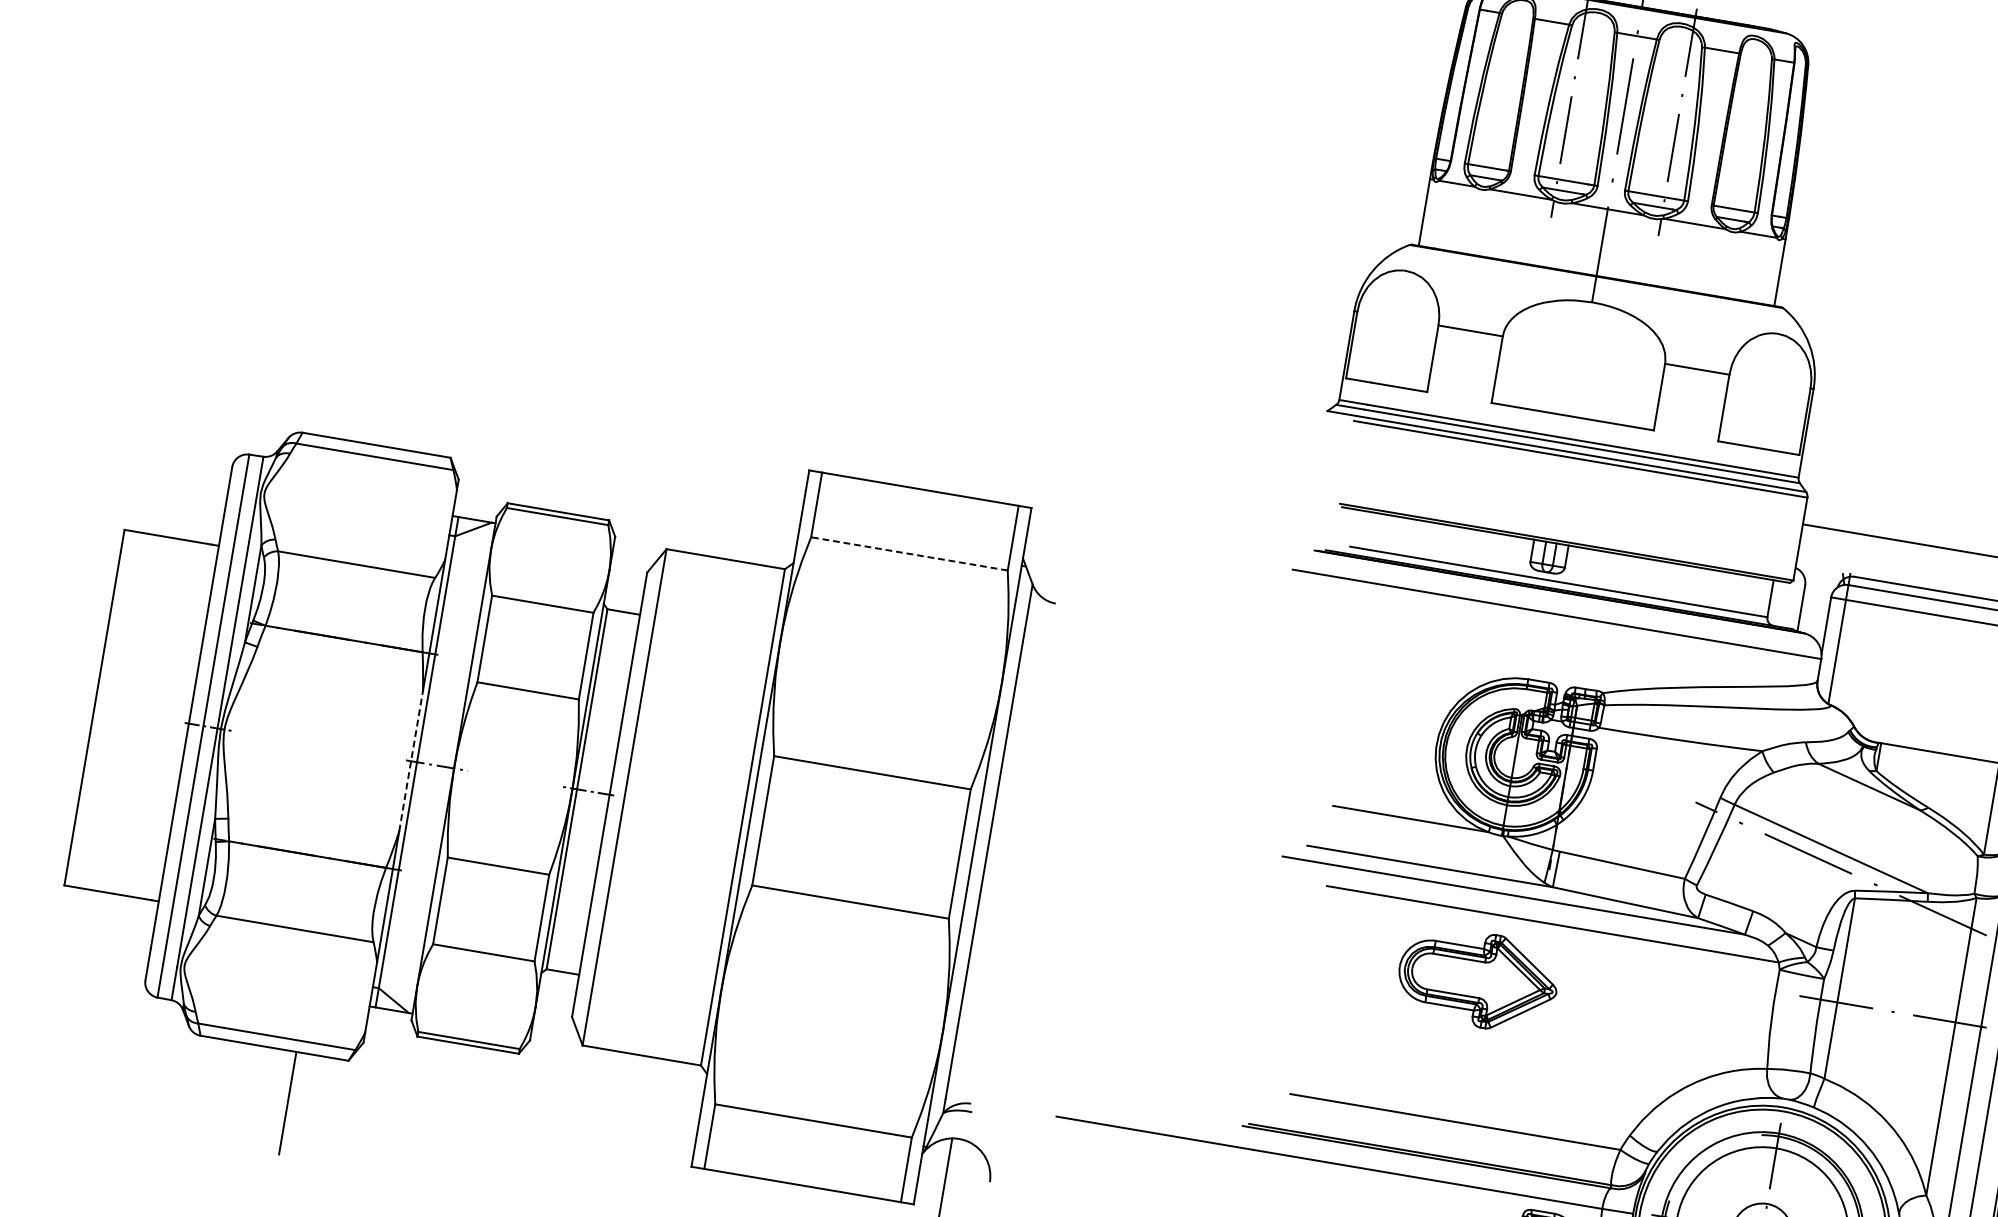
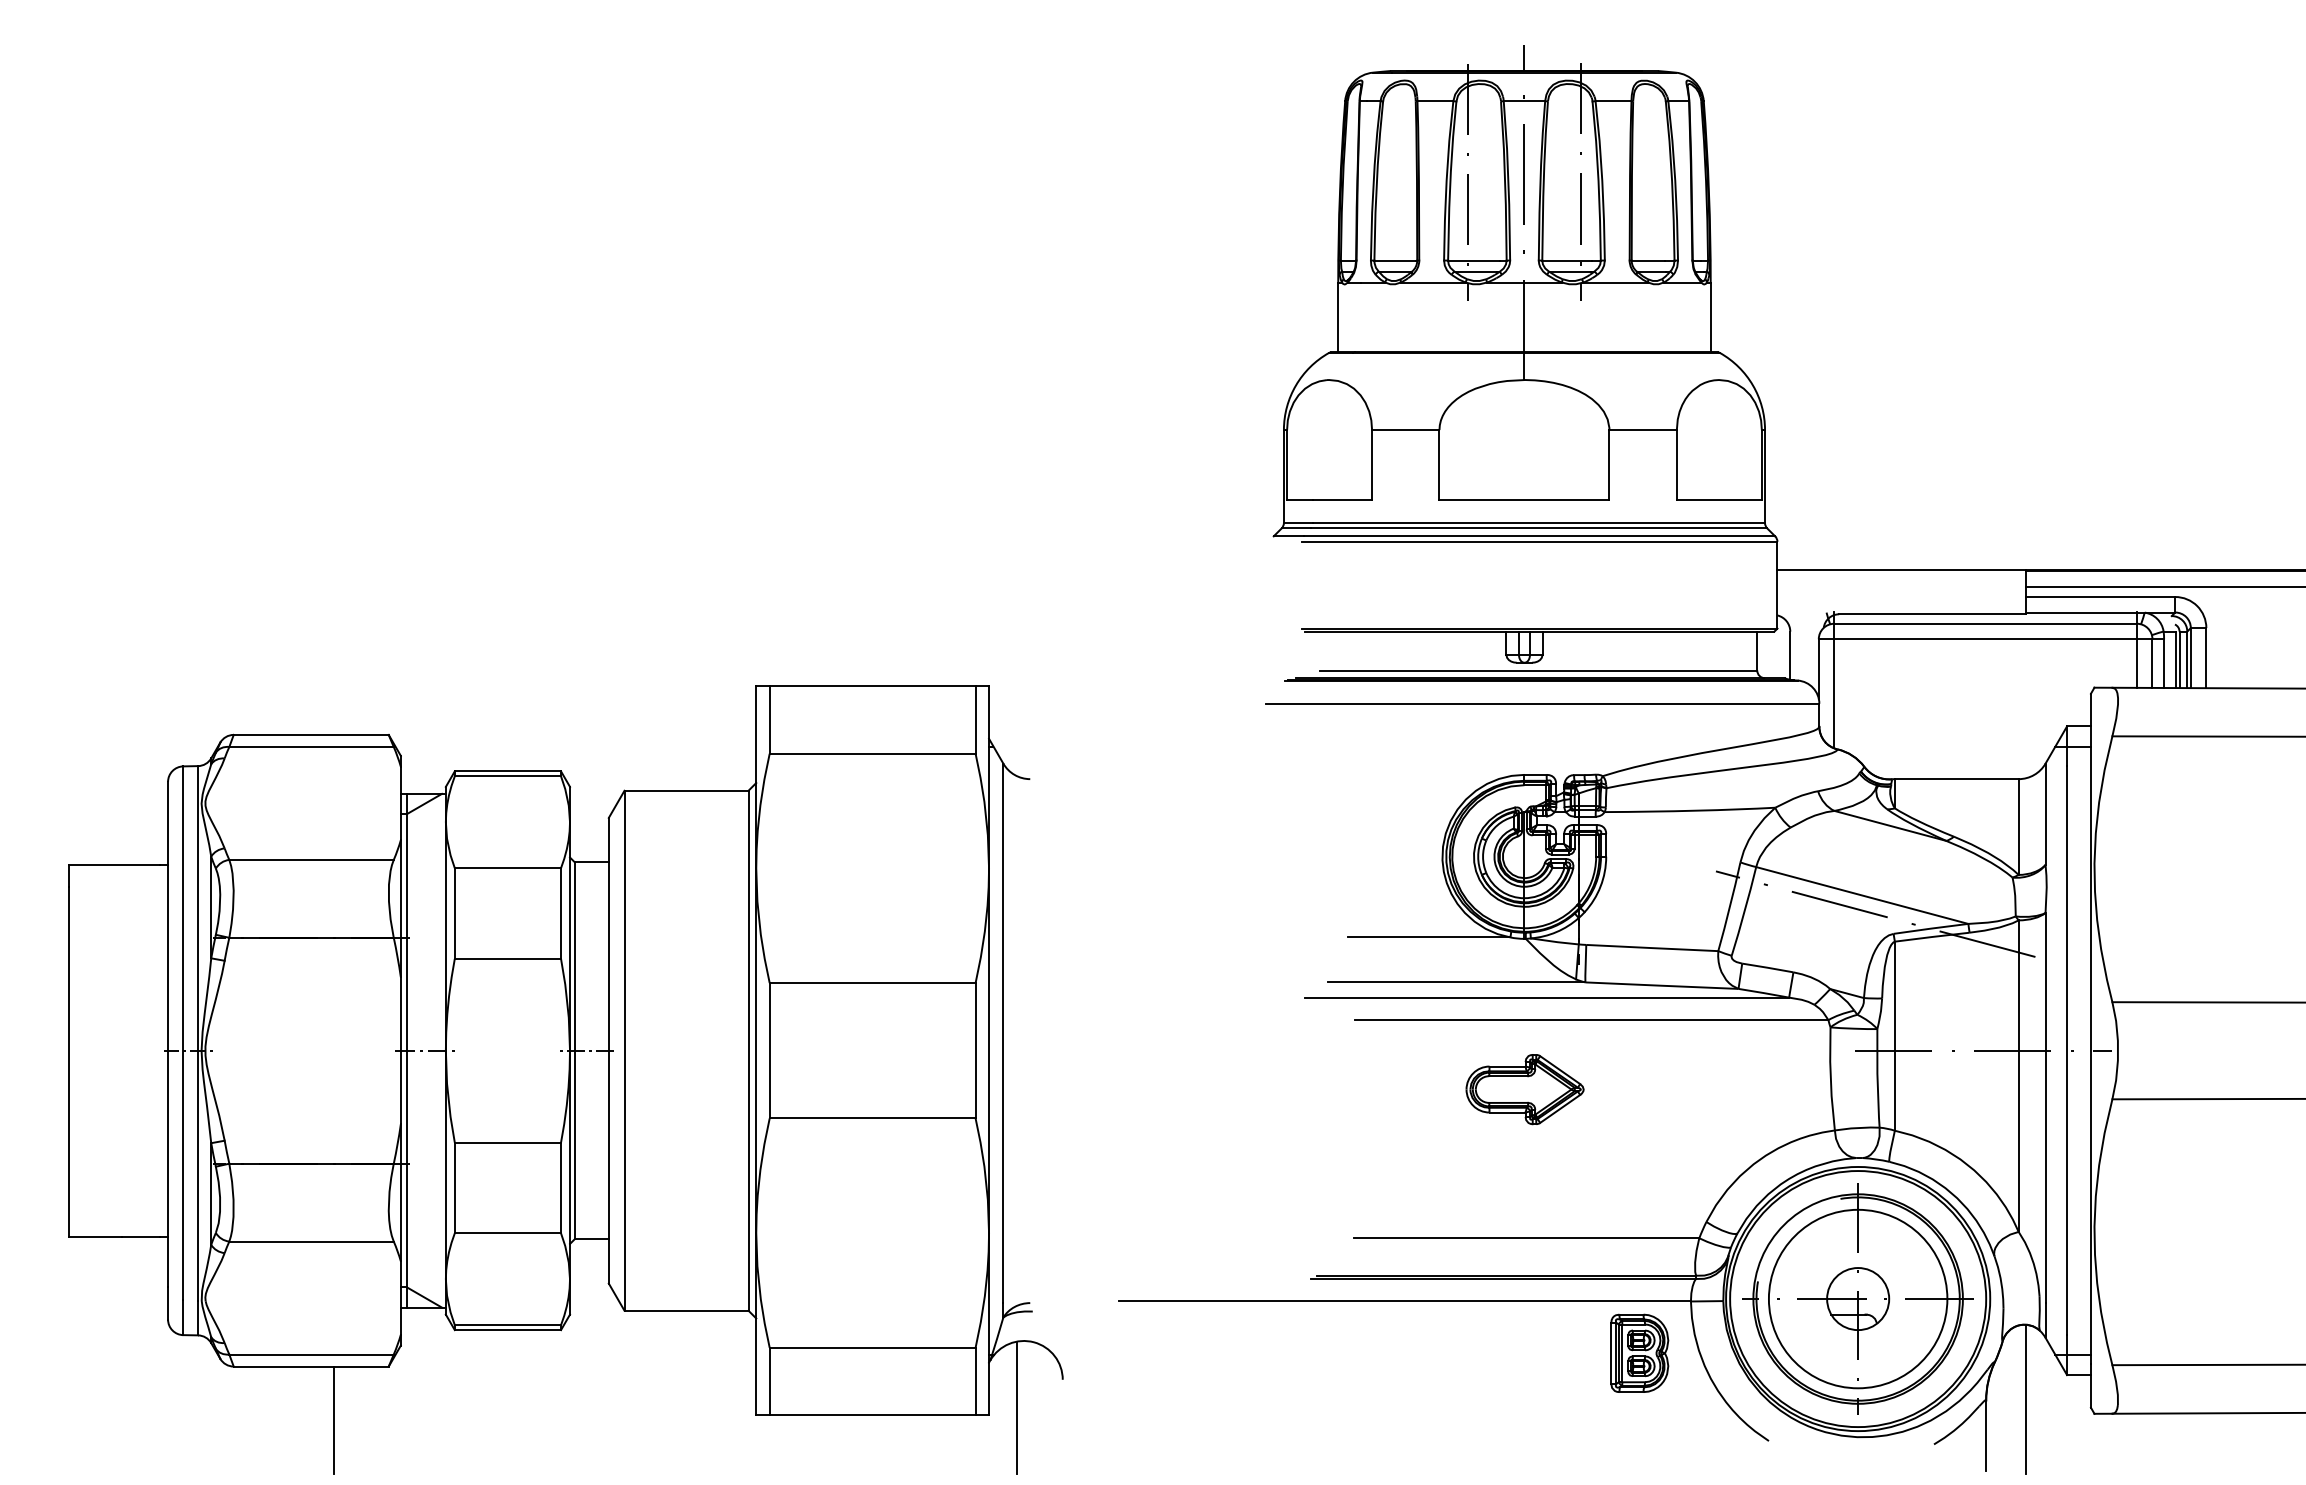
line: (909, 553) -> (872, 753), dashed -> solid
line: (410, 760) -> (400, 1050), dashed -> solid
part: (1477, 979) -> (1524, 1089), size x0.71

